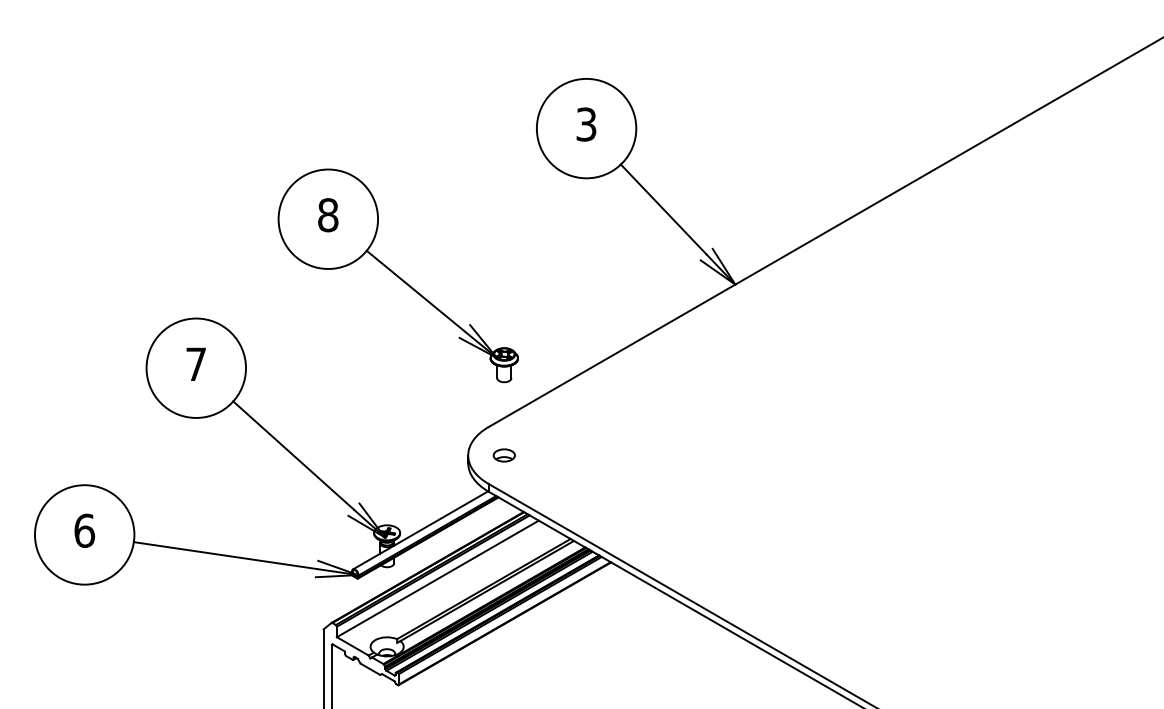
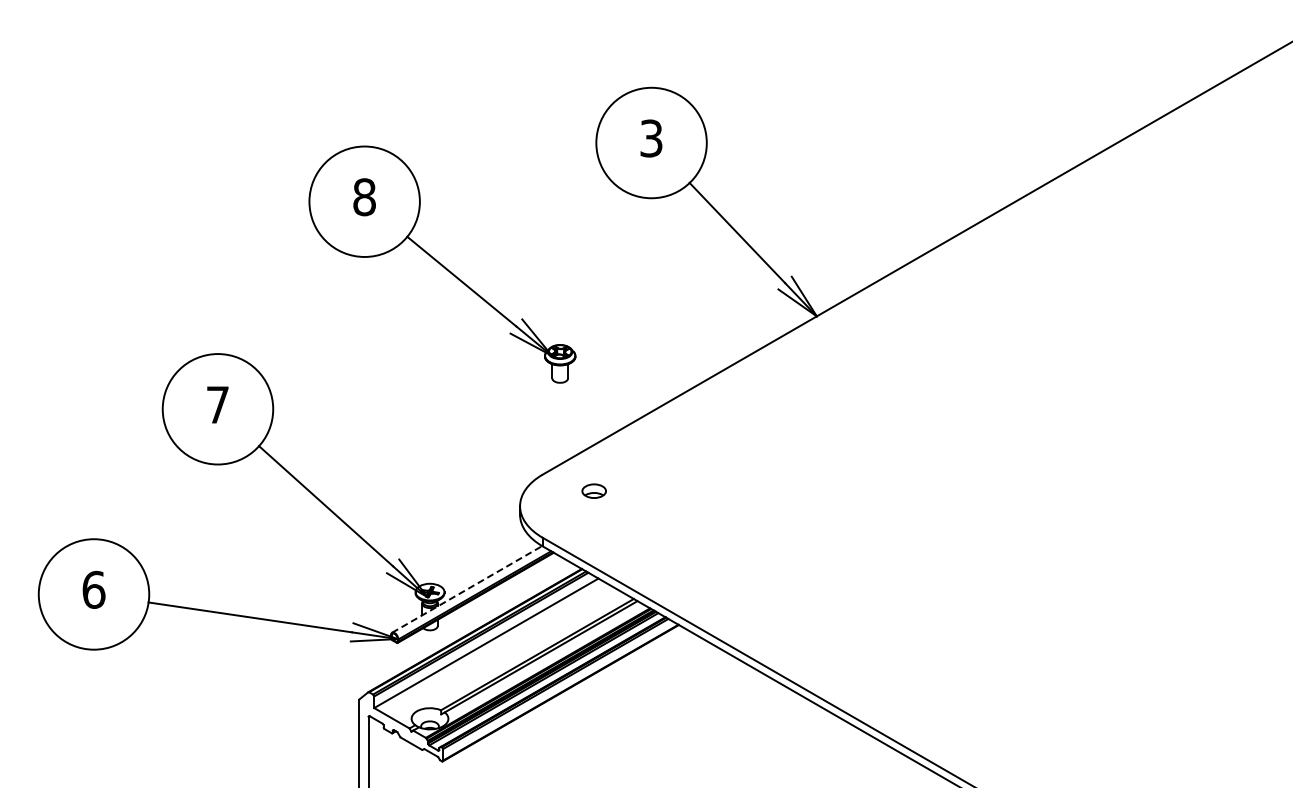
part: (398, 275) -> (442, 264), moved
part: (503, 454) -> (593, 490), moved
line: (420, 530) -> (467, 589), solid -> dashed

